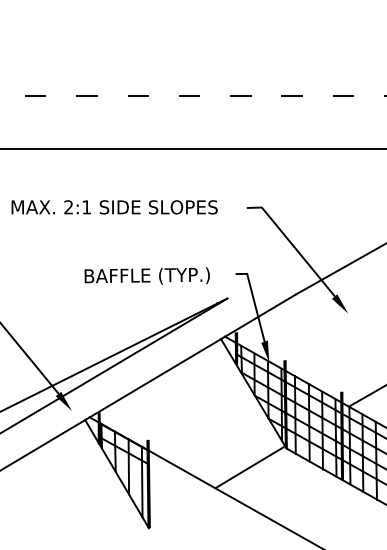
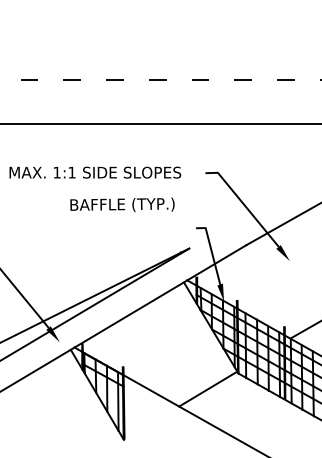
text: (68, 207) -> (56, 172), 2:1 -> 1:1
text: (147, 275) -> (122, 204), moved

